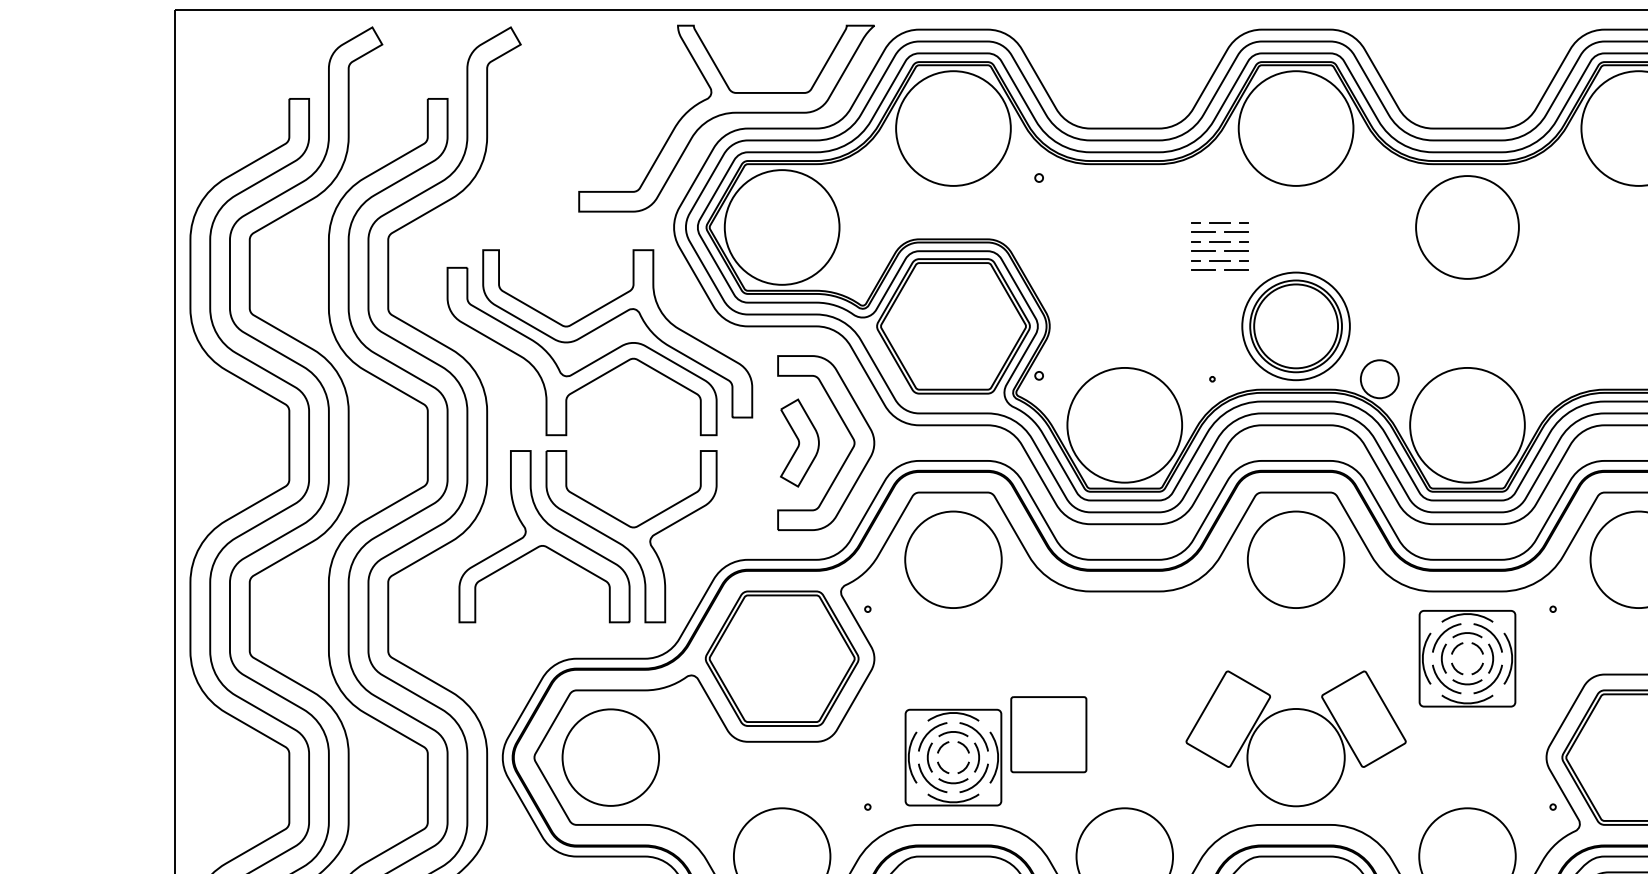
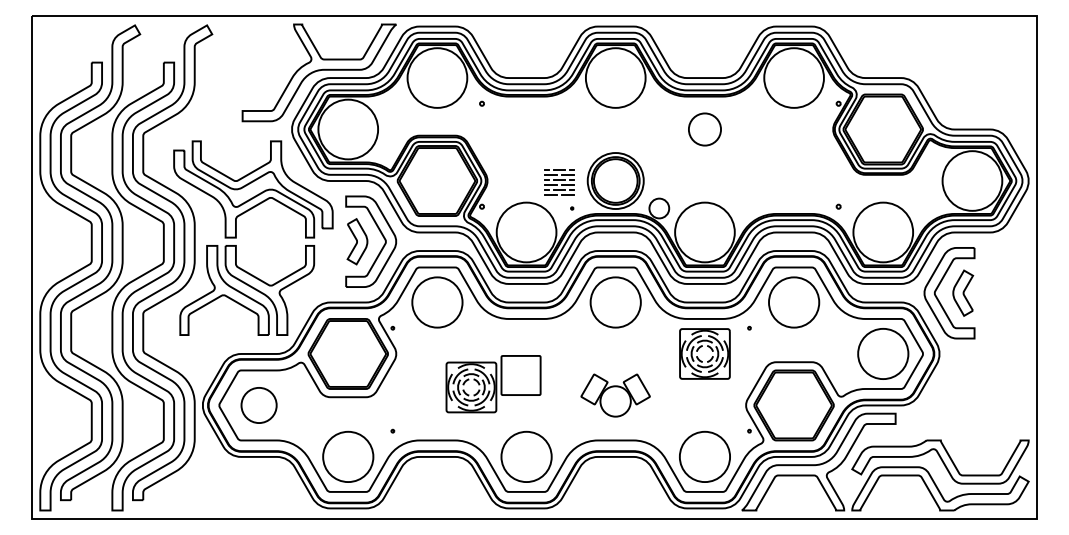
circle: (1466, 227) -> (704, 129), size x0.6
part: (1220, 246) -> (559, 182), moved
part: (1295, 738) -> (615, 395), size x0.6
part: (995, 751) -> (493, 384), moved
circle: (609, 757) -> (258, 405), size x0.7

